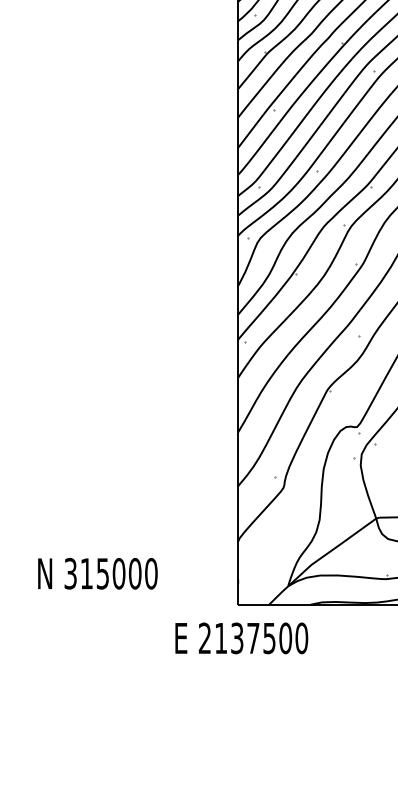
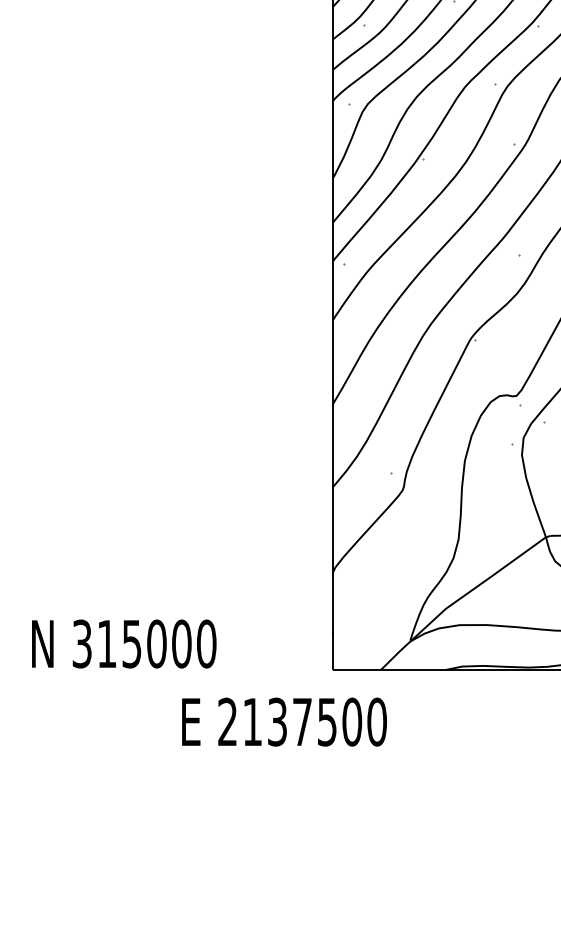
text: (97, 573) -> (123, 643), moved
text: (241, 638) -> (284, 722), moved

